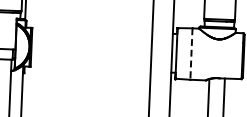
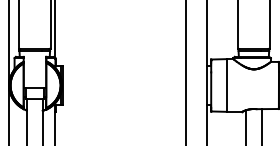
line: (191, 54) -> (226, 85), dashed -> solid

